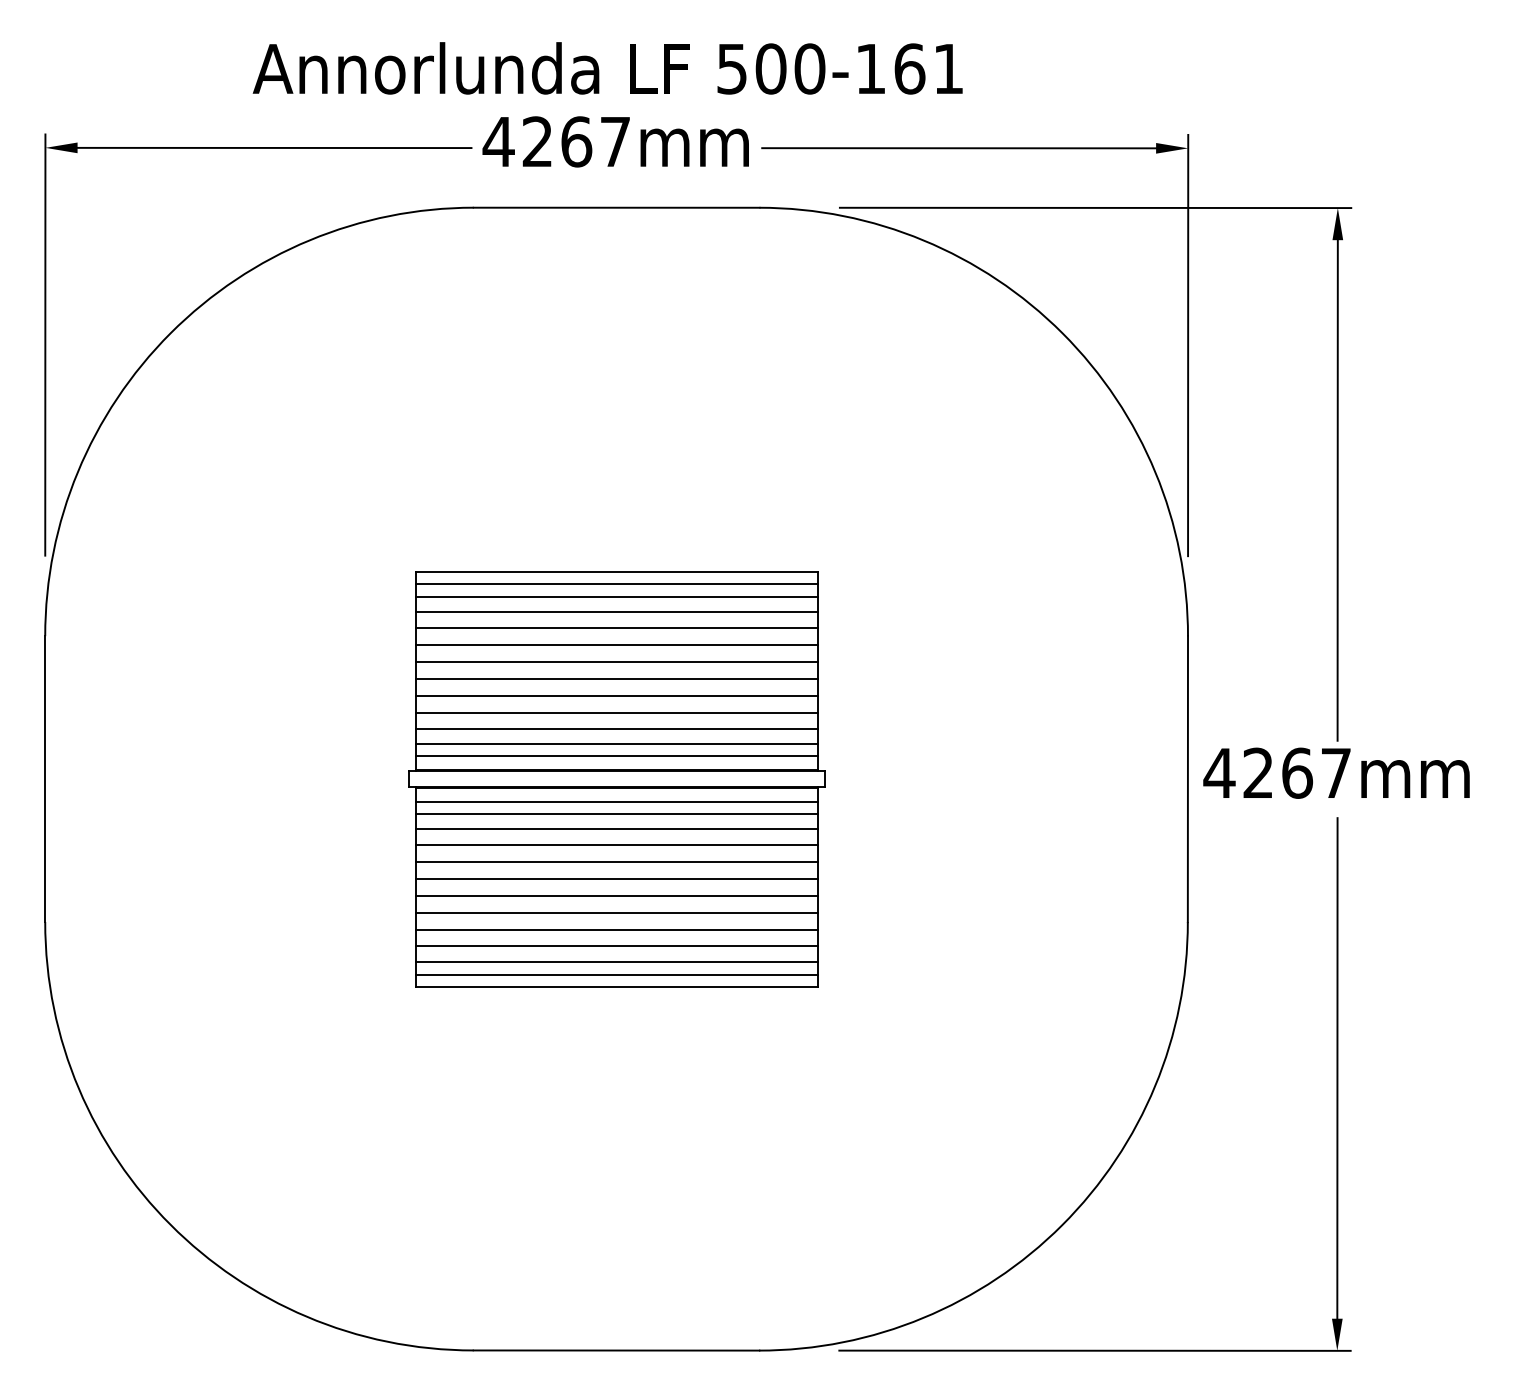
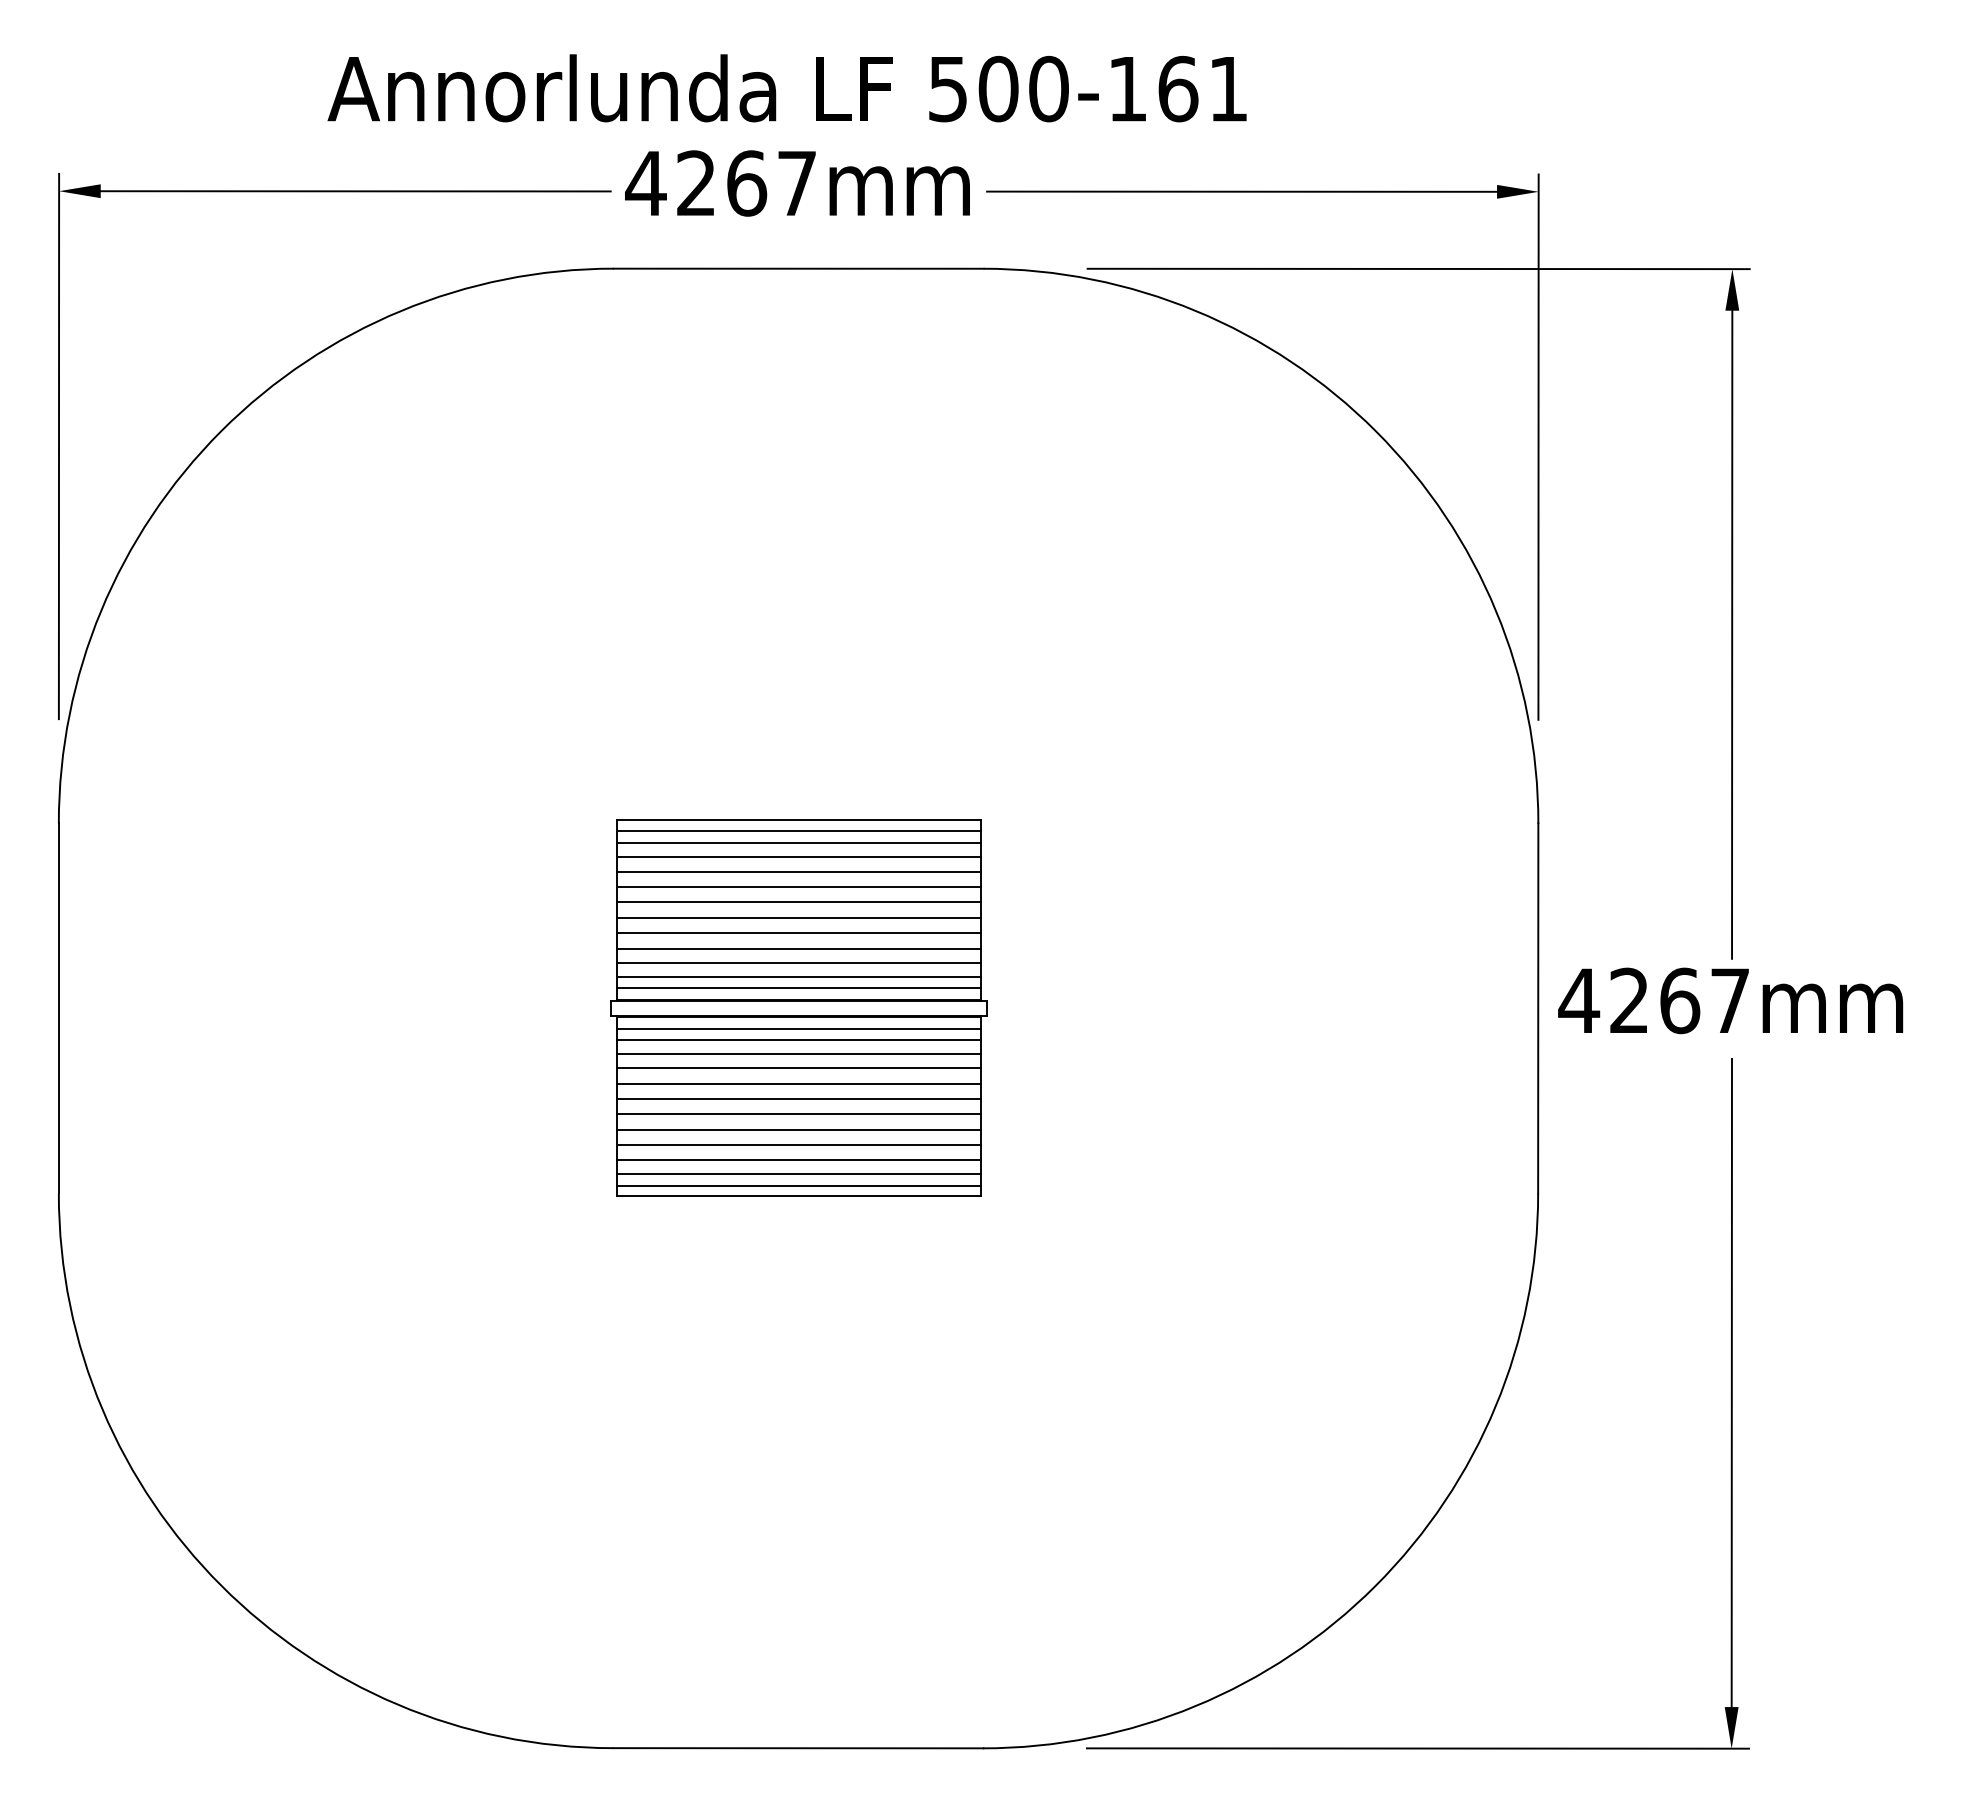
part: (616, 779) -> (798, 1008), size x0.7

